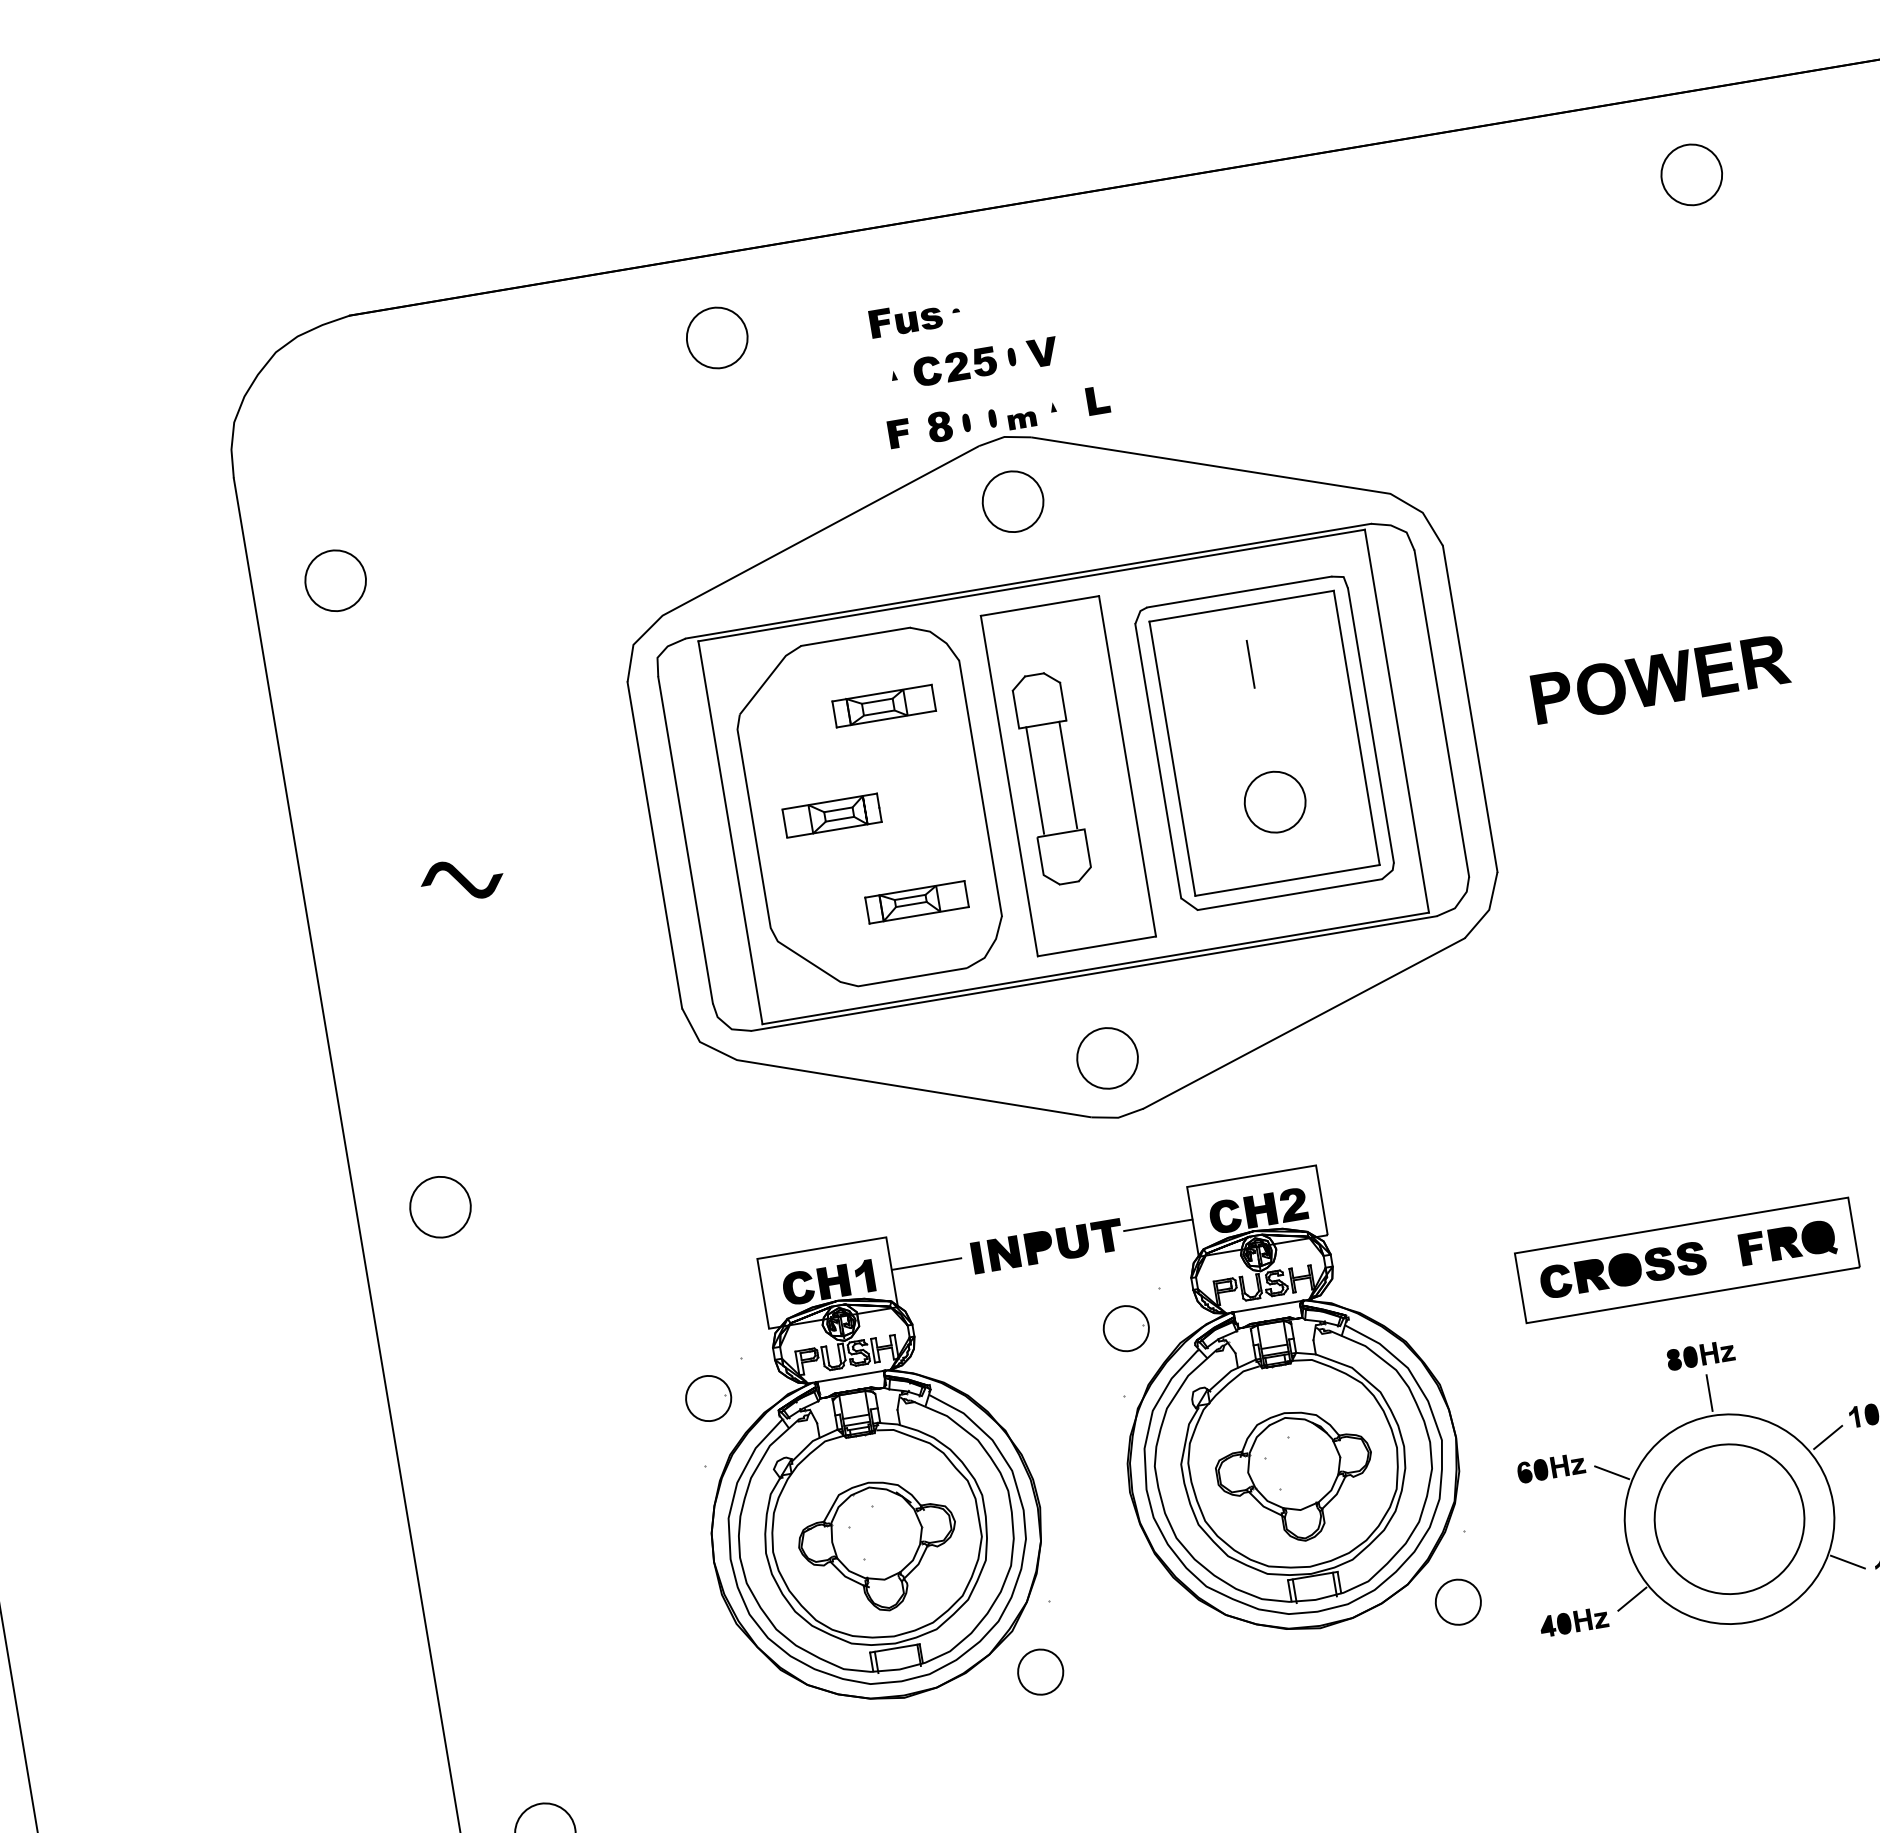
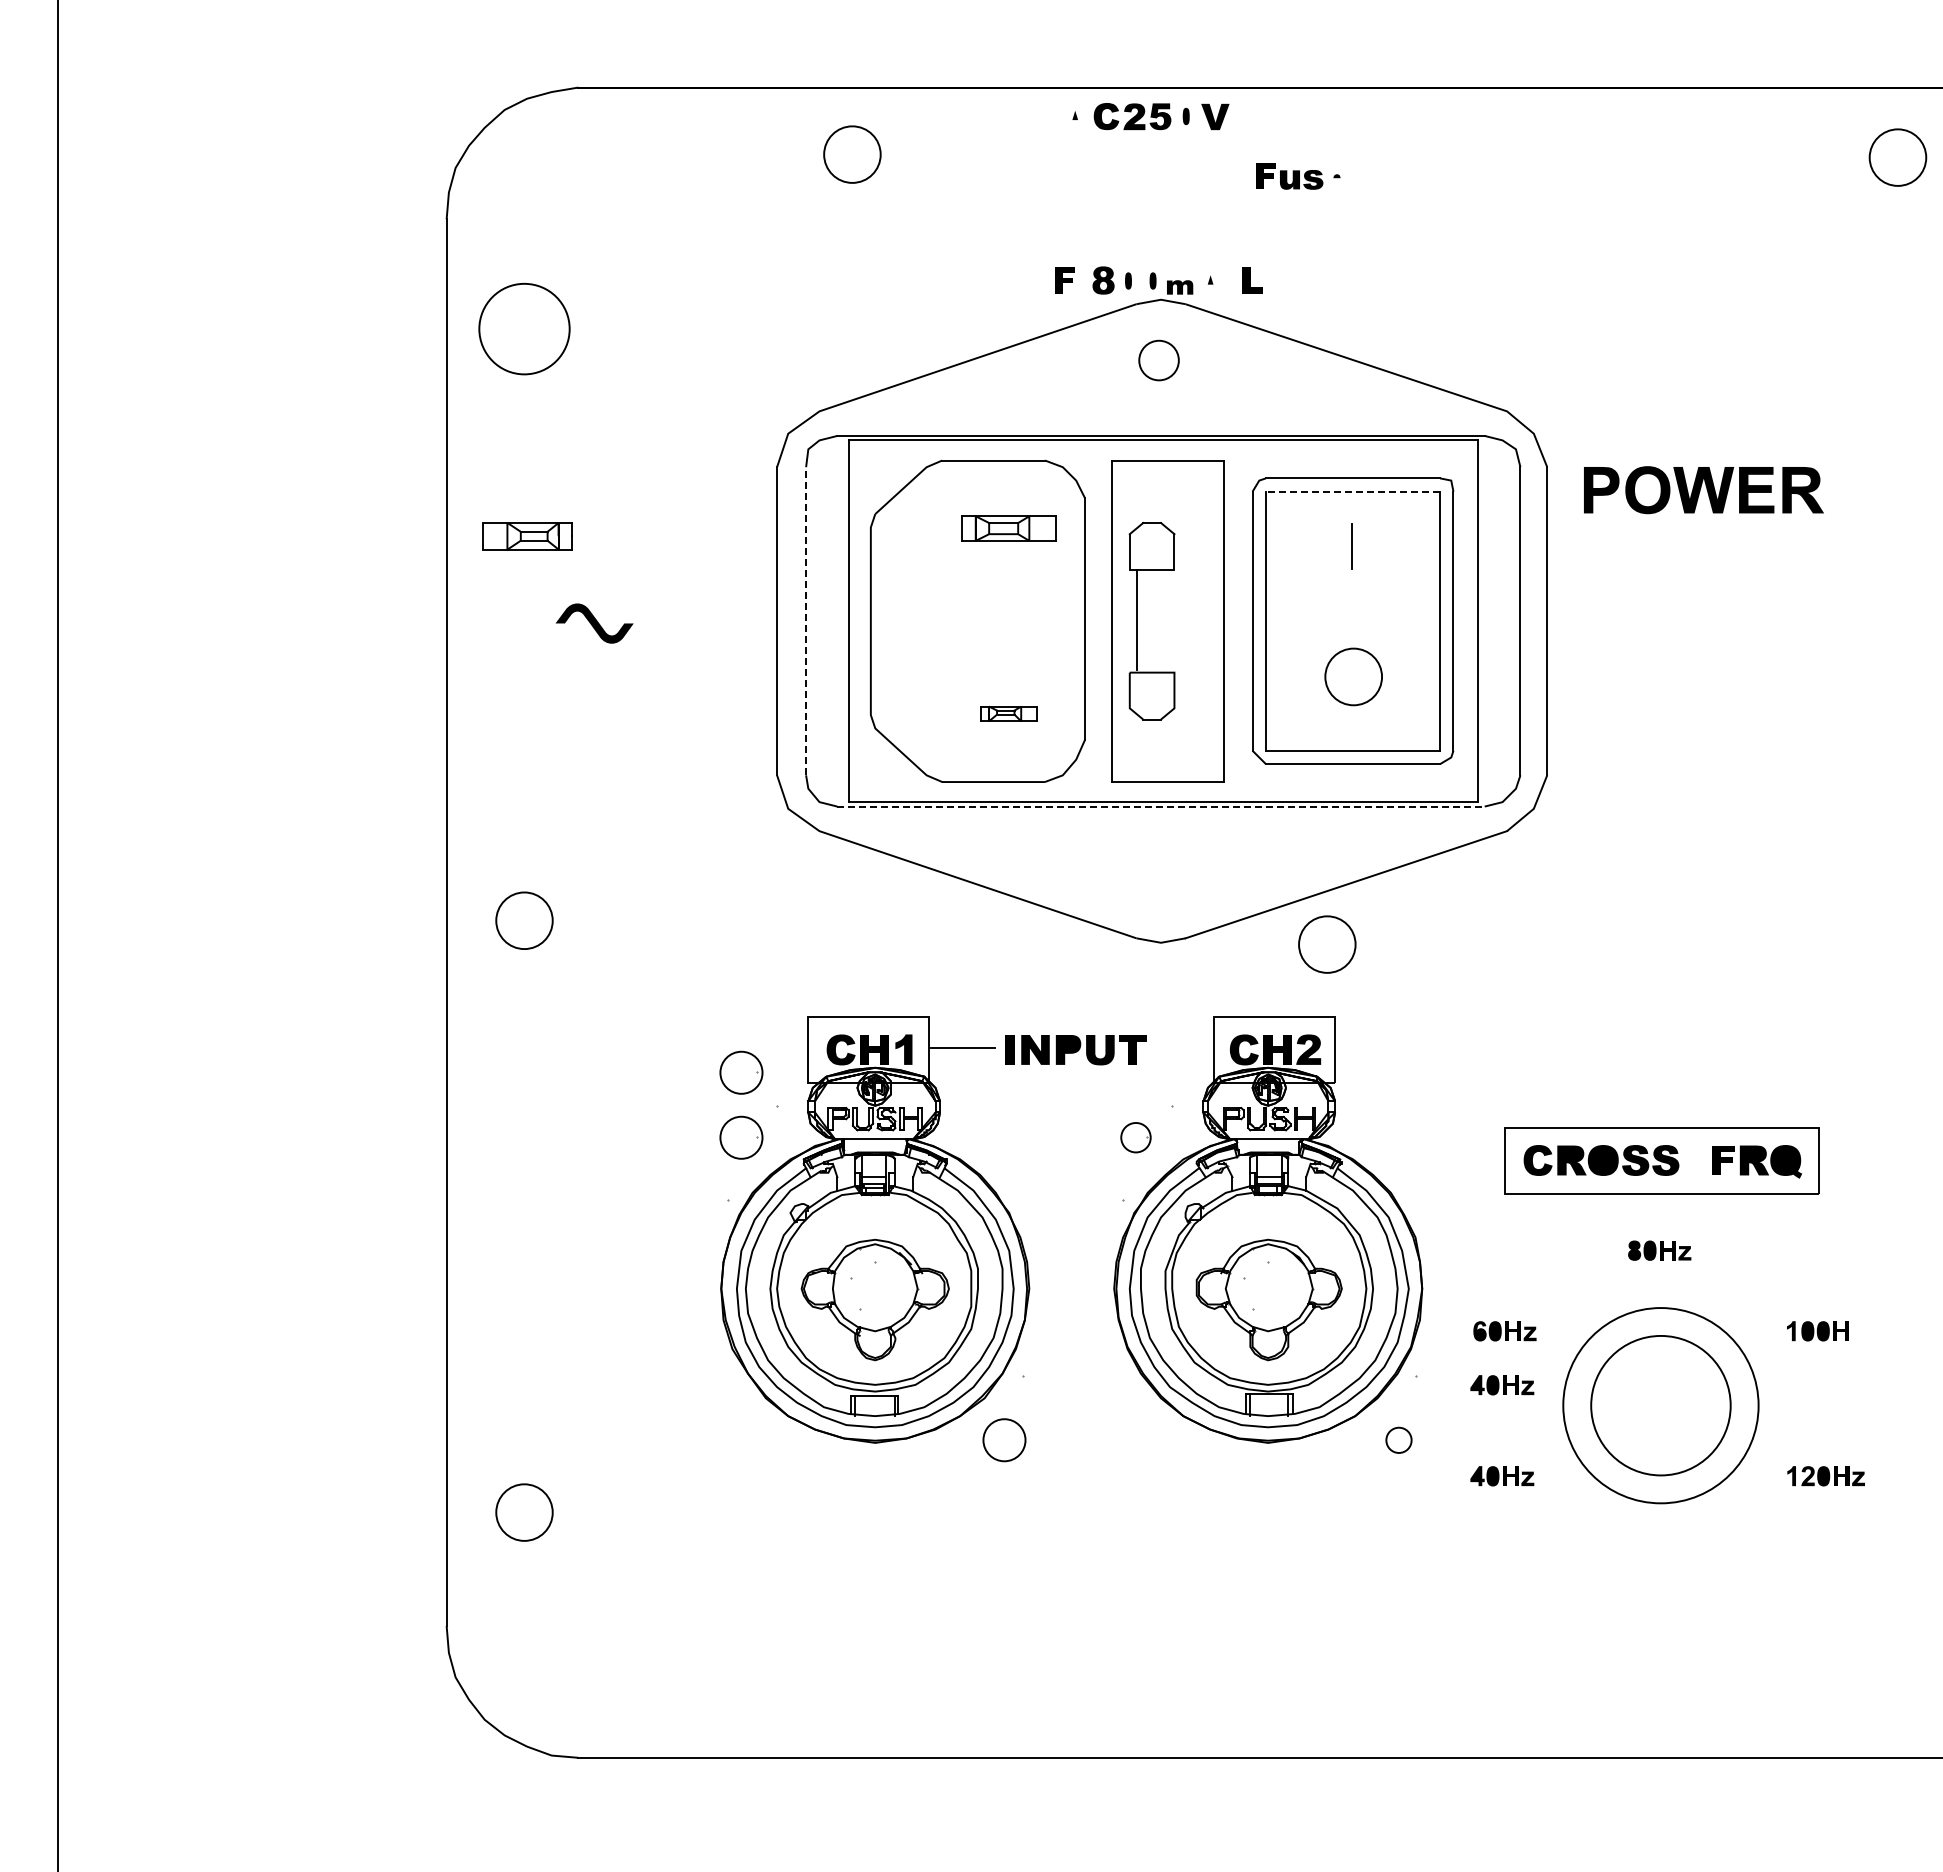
part: (1691, 174) -> (1897, 157), moved
part: (915, 317) -> (1298, 176), moved
part: (717, 337) -> (852, 154), moved
part: (974, 363) -> (1150, 116), moved
part: (1012, 501) -> (1158, 360), size x0.7
part: (335, 580) -> (524, 328), size x1.6
line: (1241, 606) -> (1352, 491), solid -> dashed
part: (1660, 679) -> (1703, 490), moved
line: (1067, 774) -> (1167, 619), removed
part: (832, 815) -> (527, 536), moved
line: (685, 839) -> (806, 620), solid -> dashed
part: (916, 902) -> (1008, 713), size x0.6
line: (1094, 973) -> (1161, 806), solid -> dashed
part: (1107, 1058) -> (1327, 944), moved
line: (1158, 1224) -> (1181, 1047), removed
part: (1125, 1328) -> (1135, 1137), size x0.7
part: (697, 1329) -> (741, 1072), added
line: (1710, 1392) -> (1662, 1286), removed
line: (1827, 1437) -> (1763, 1345), removed
line: (1611, 1472) -> (1559, 1344), removed
part: (1558, 1525) -> (1502, 1385), added
line: (1847, 1561) -> (1762, 1462), removed
line: (1631, 1598) -> (1558, 1463), removed
part: (1457, 1602) -> (1398, 1440), size x0.6

